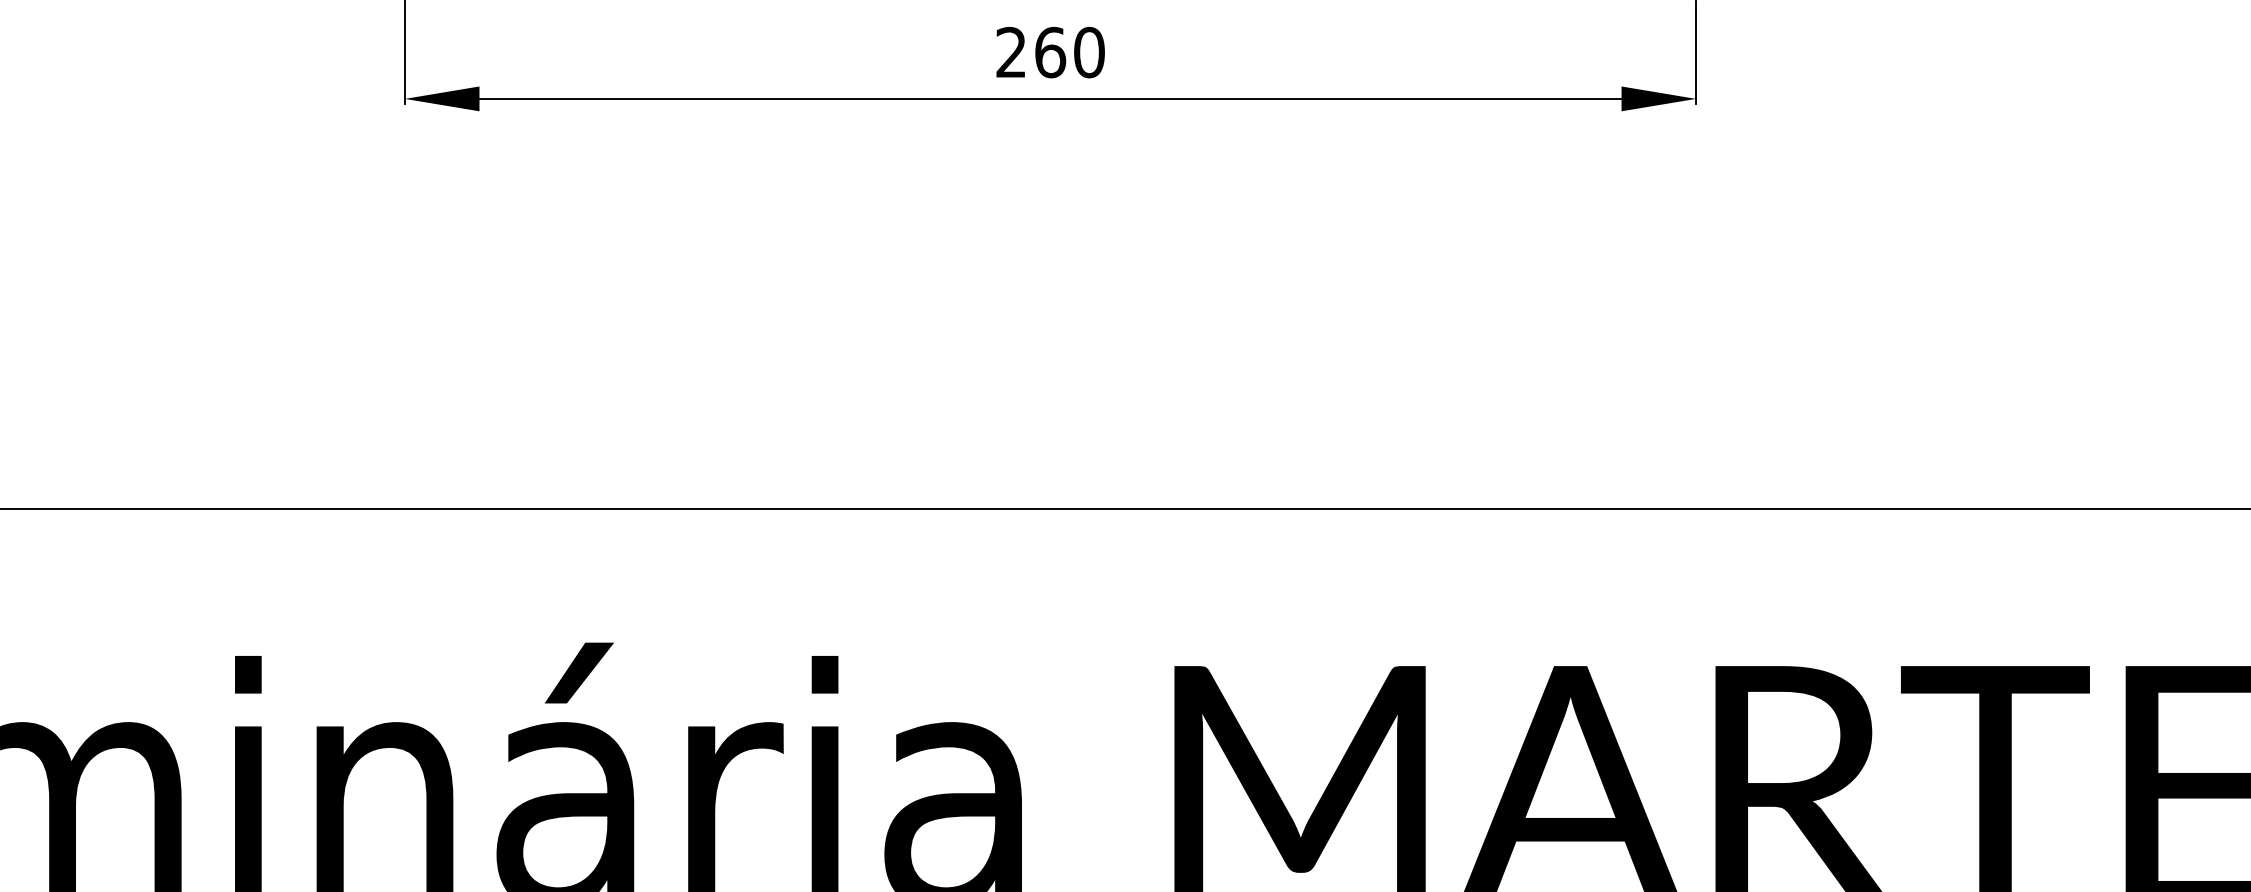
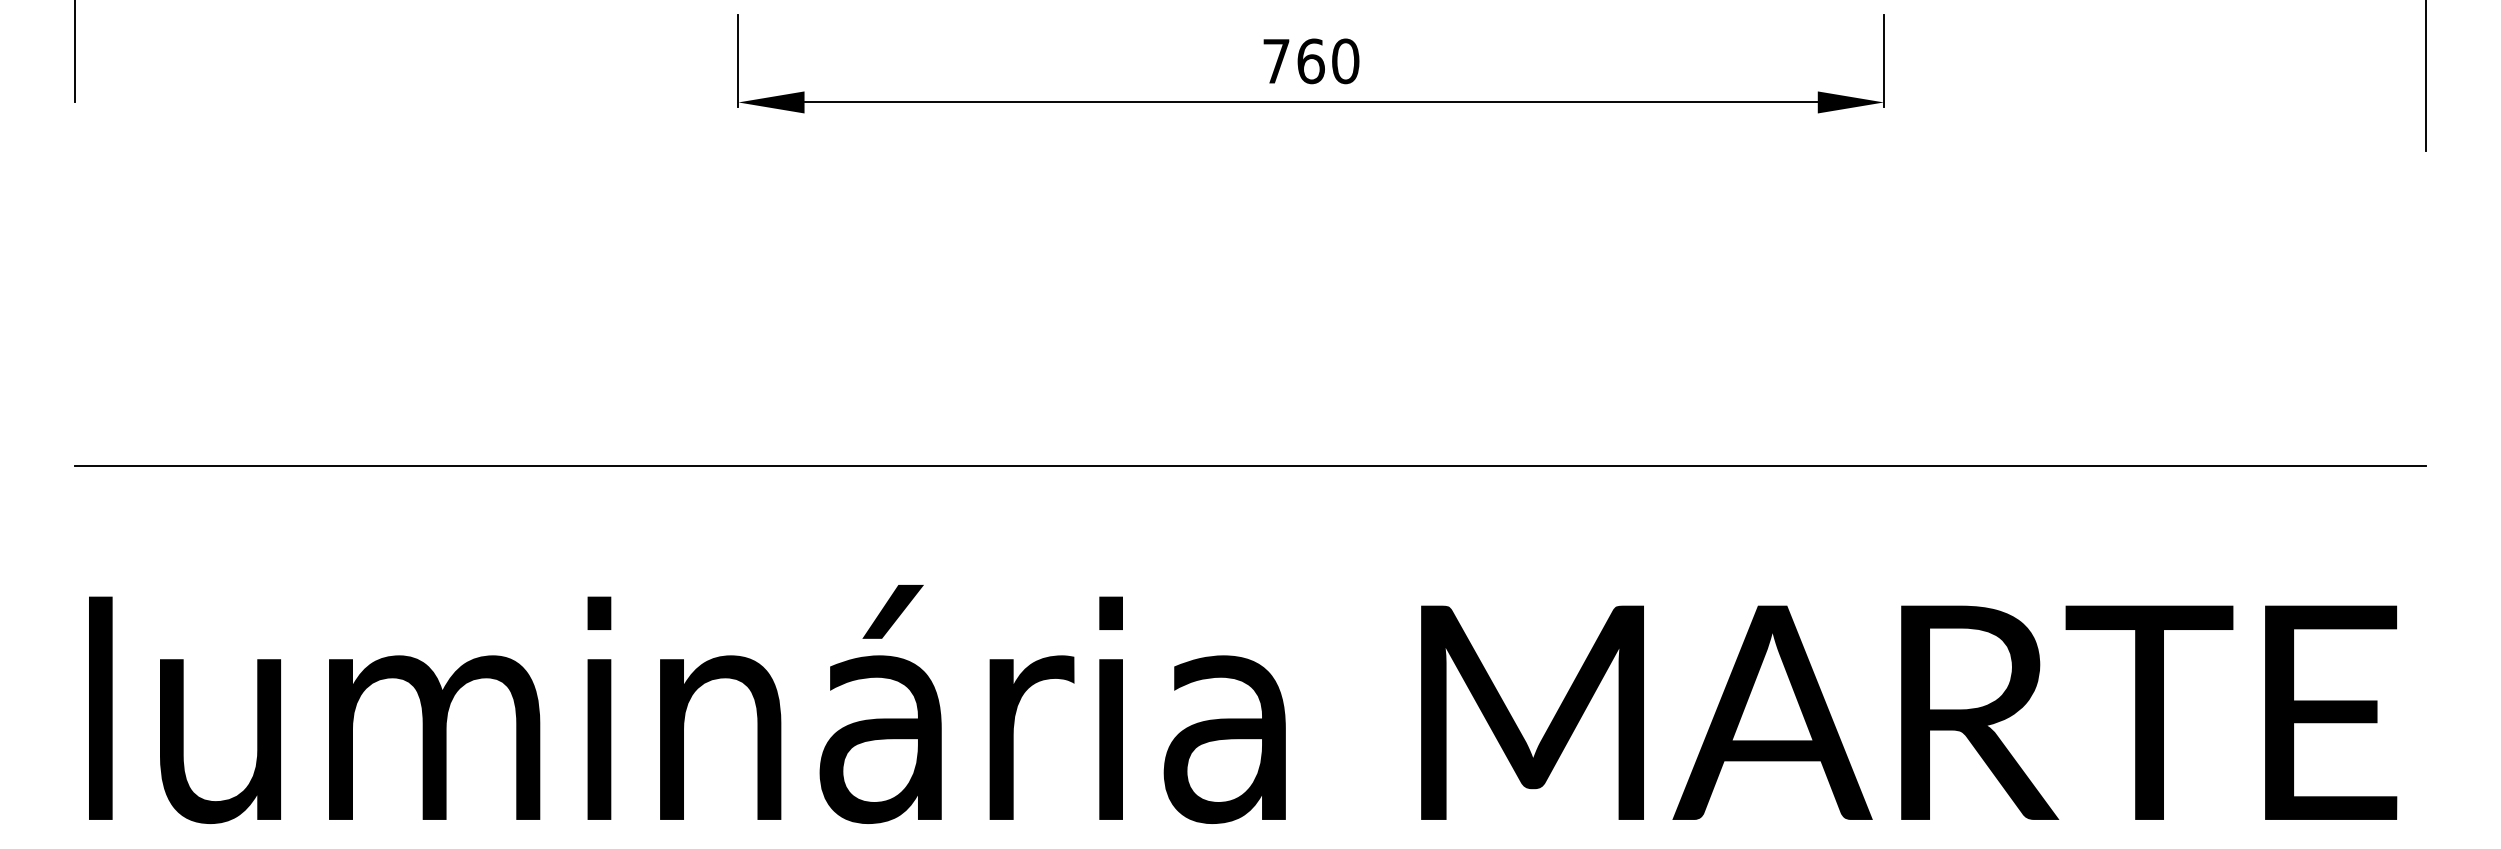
text: (1011, 51) -> (1276, 60), 260 -> 760

